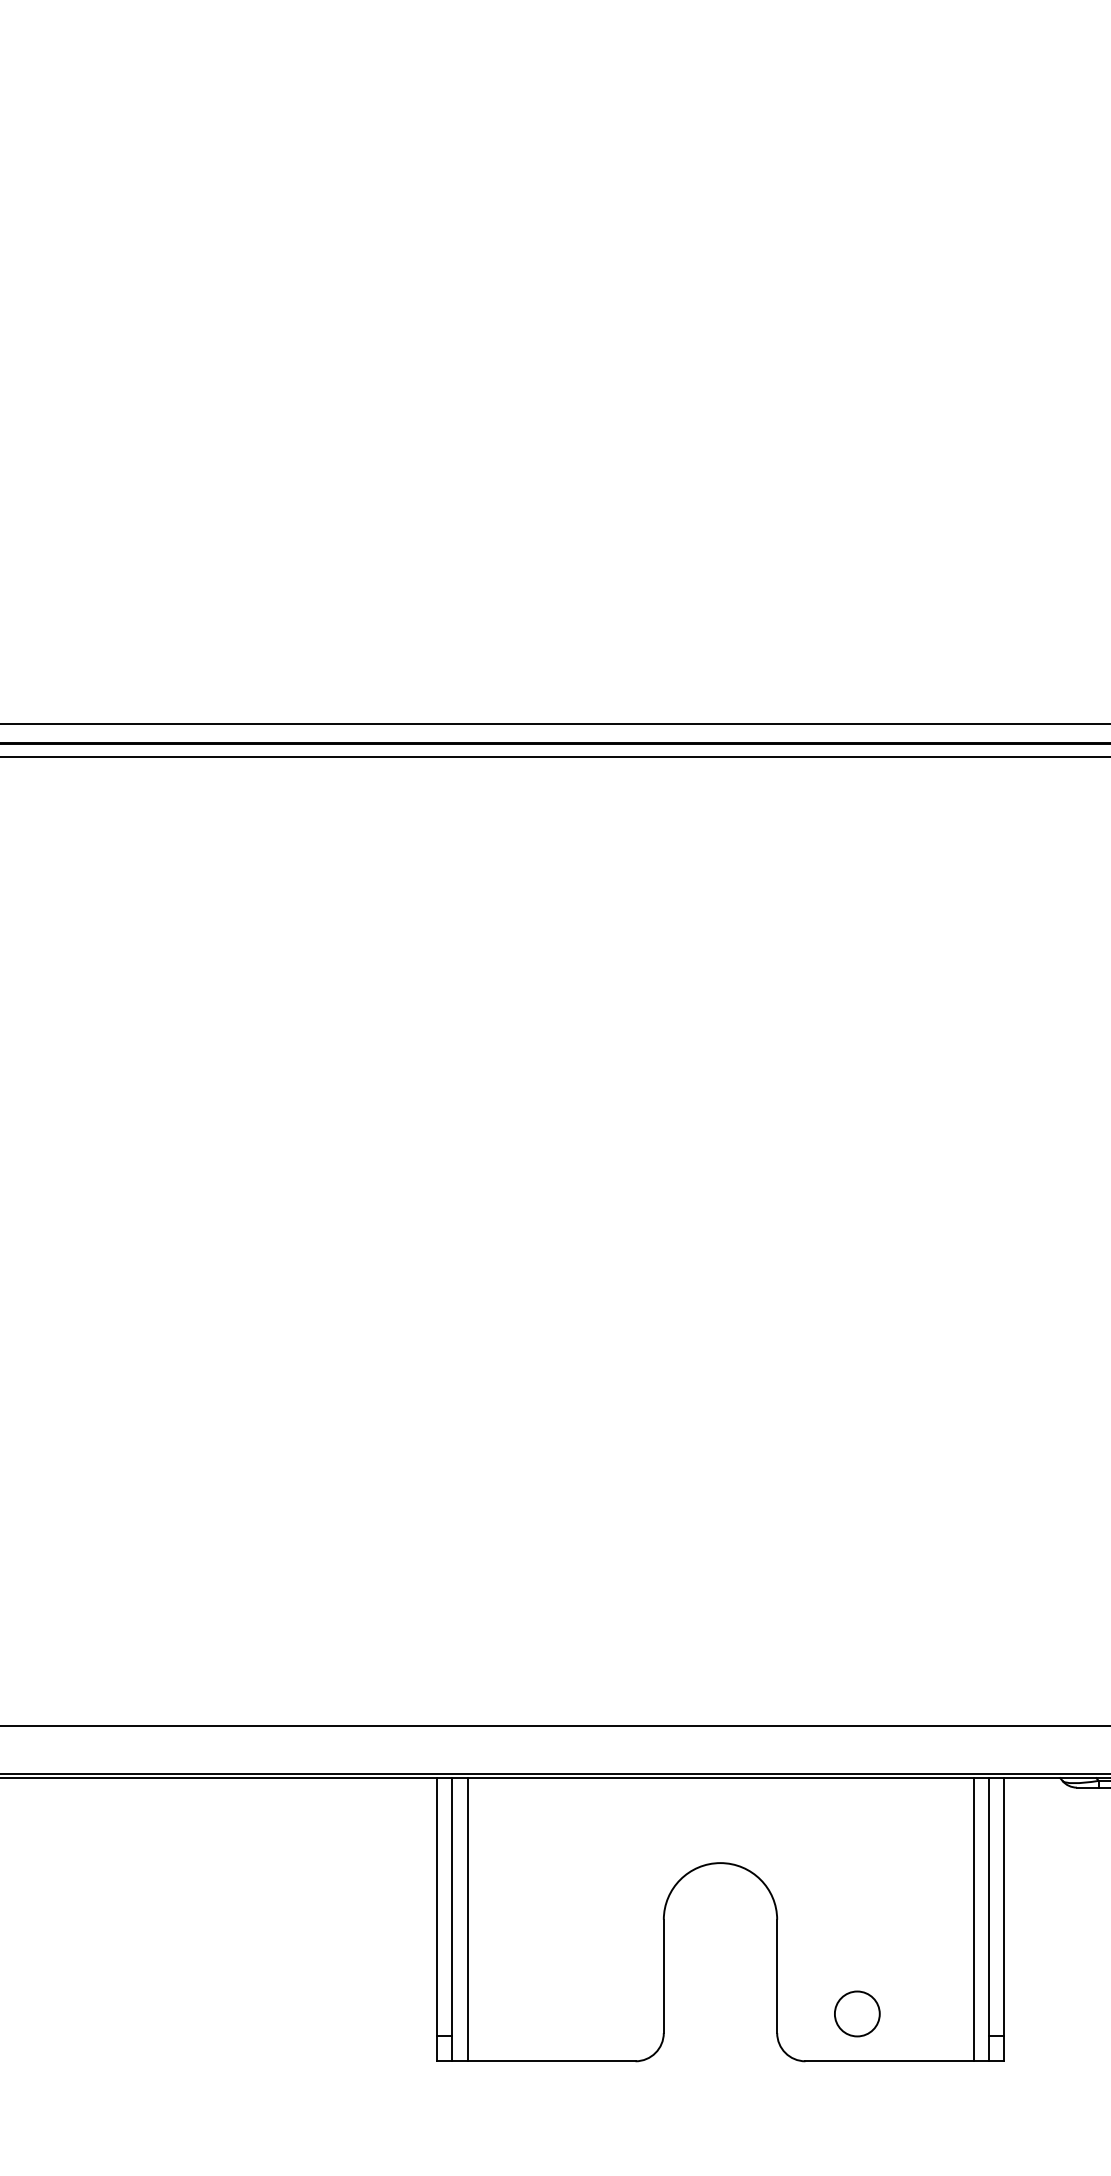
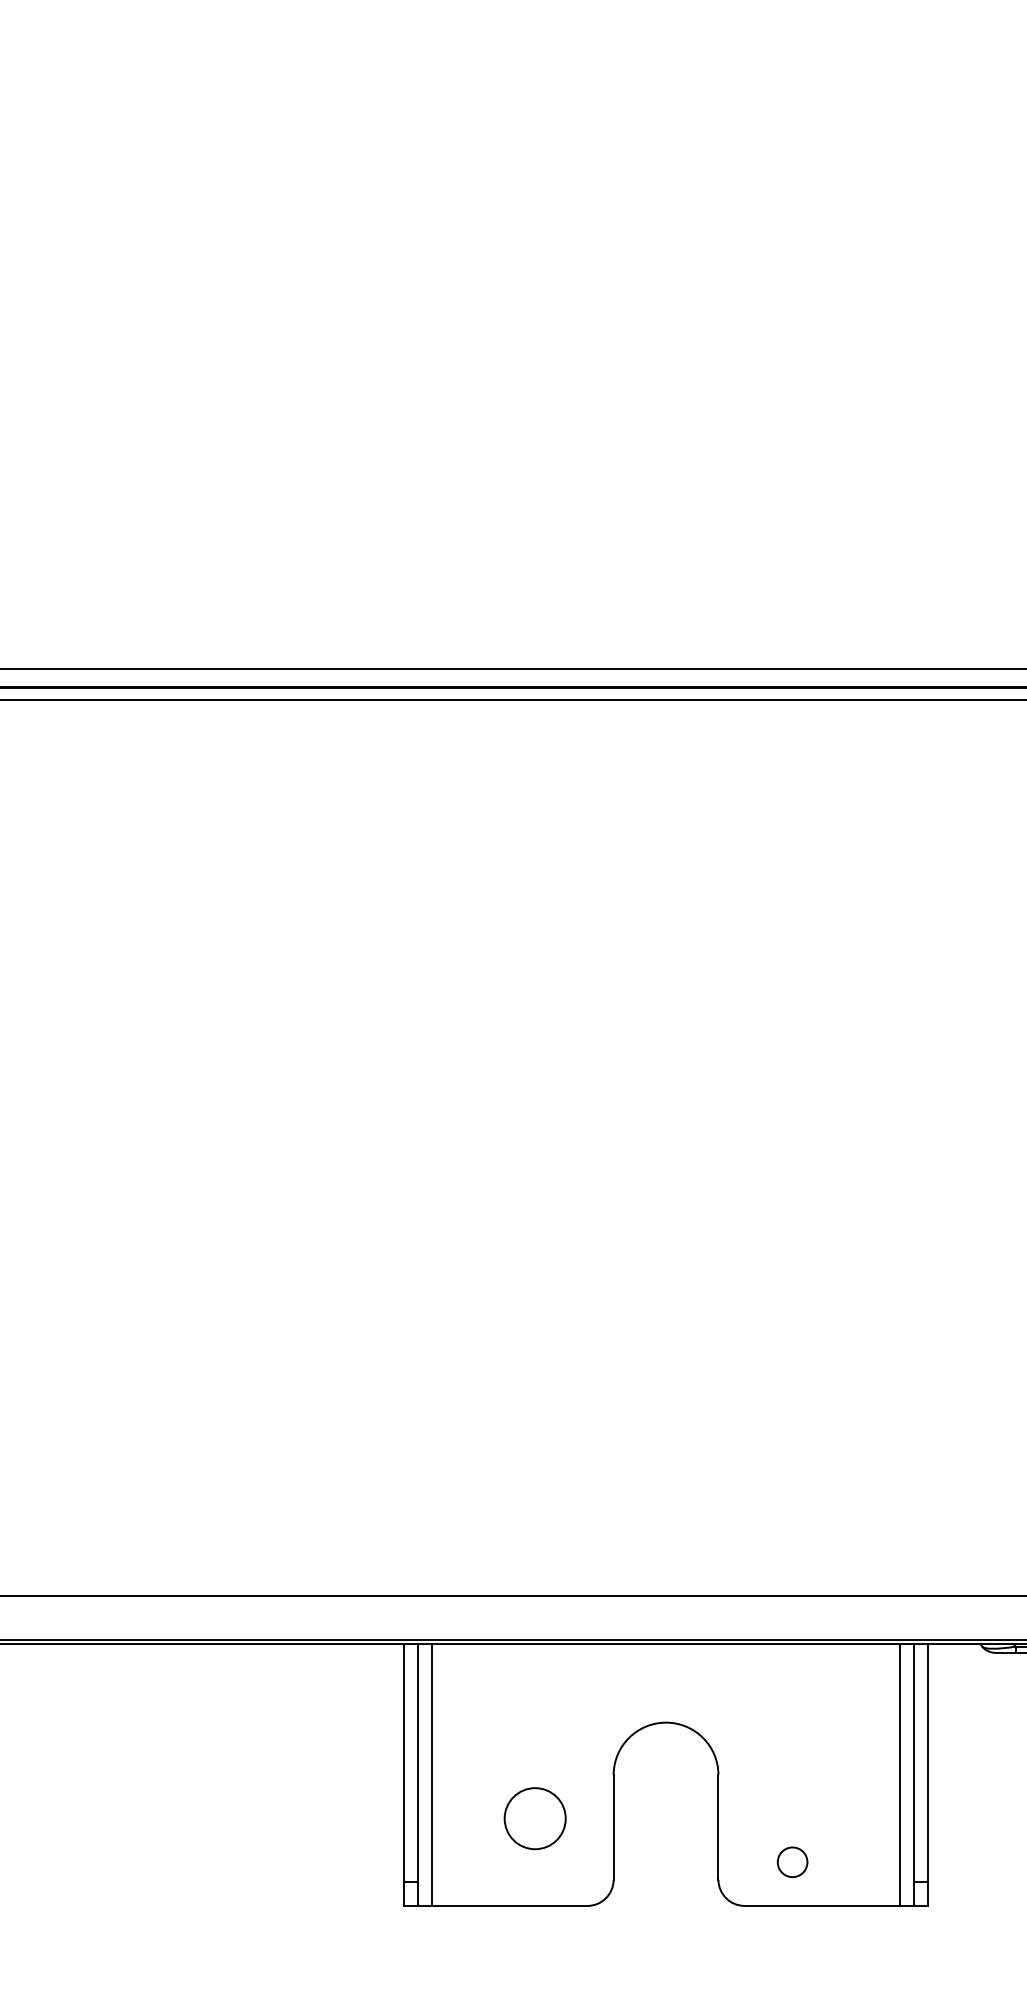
circle: (578, 1966) -> (534, 1818), added
circle: (857, 2014) -> (792, 1862), size x0.71

